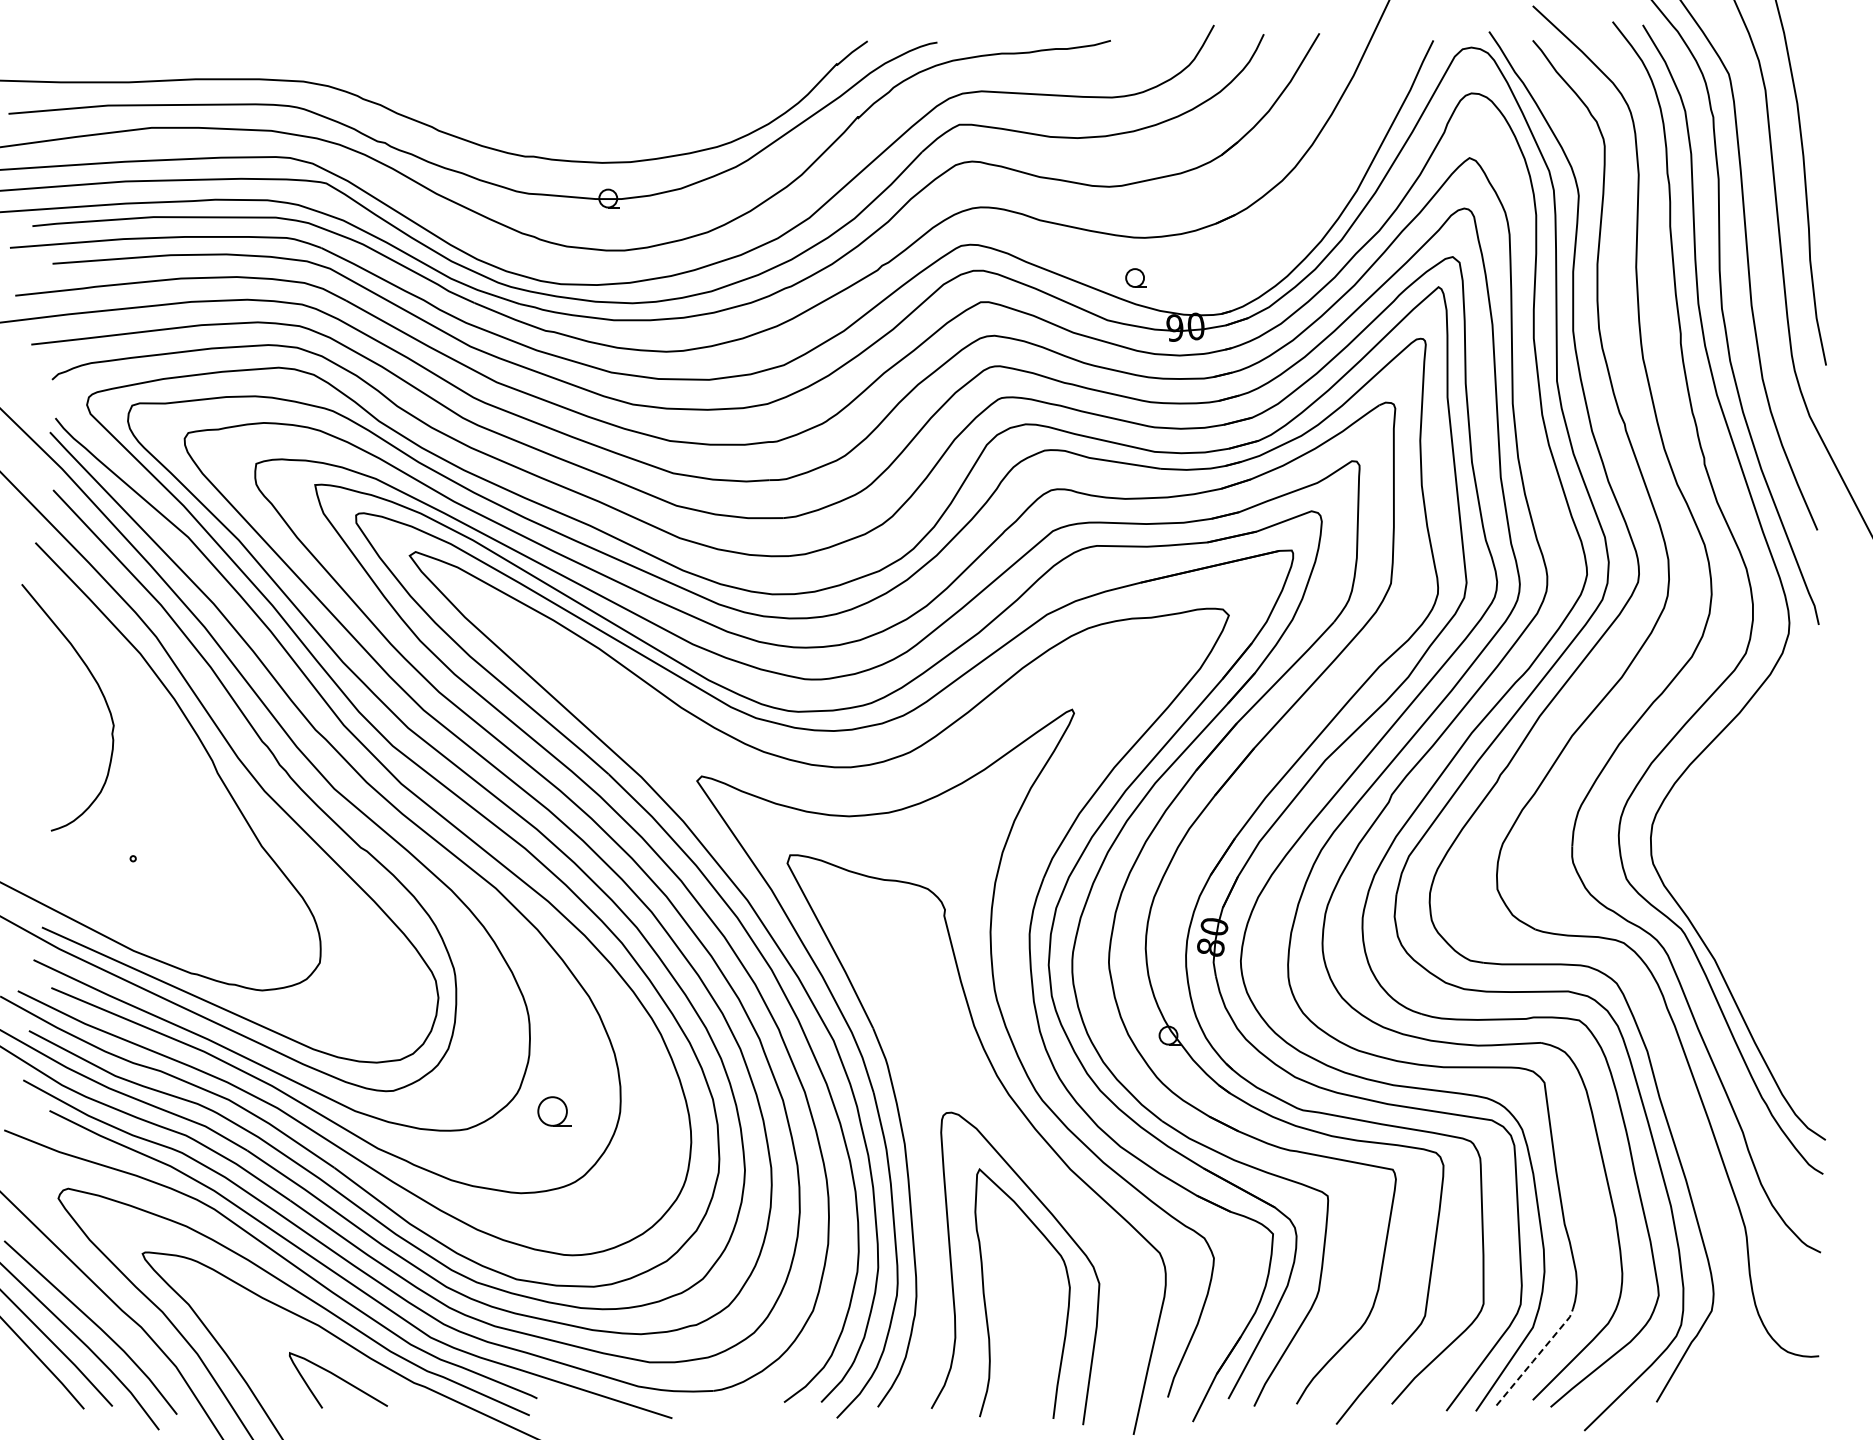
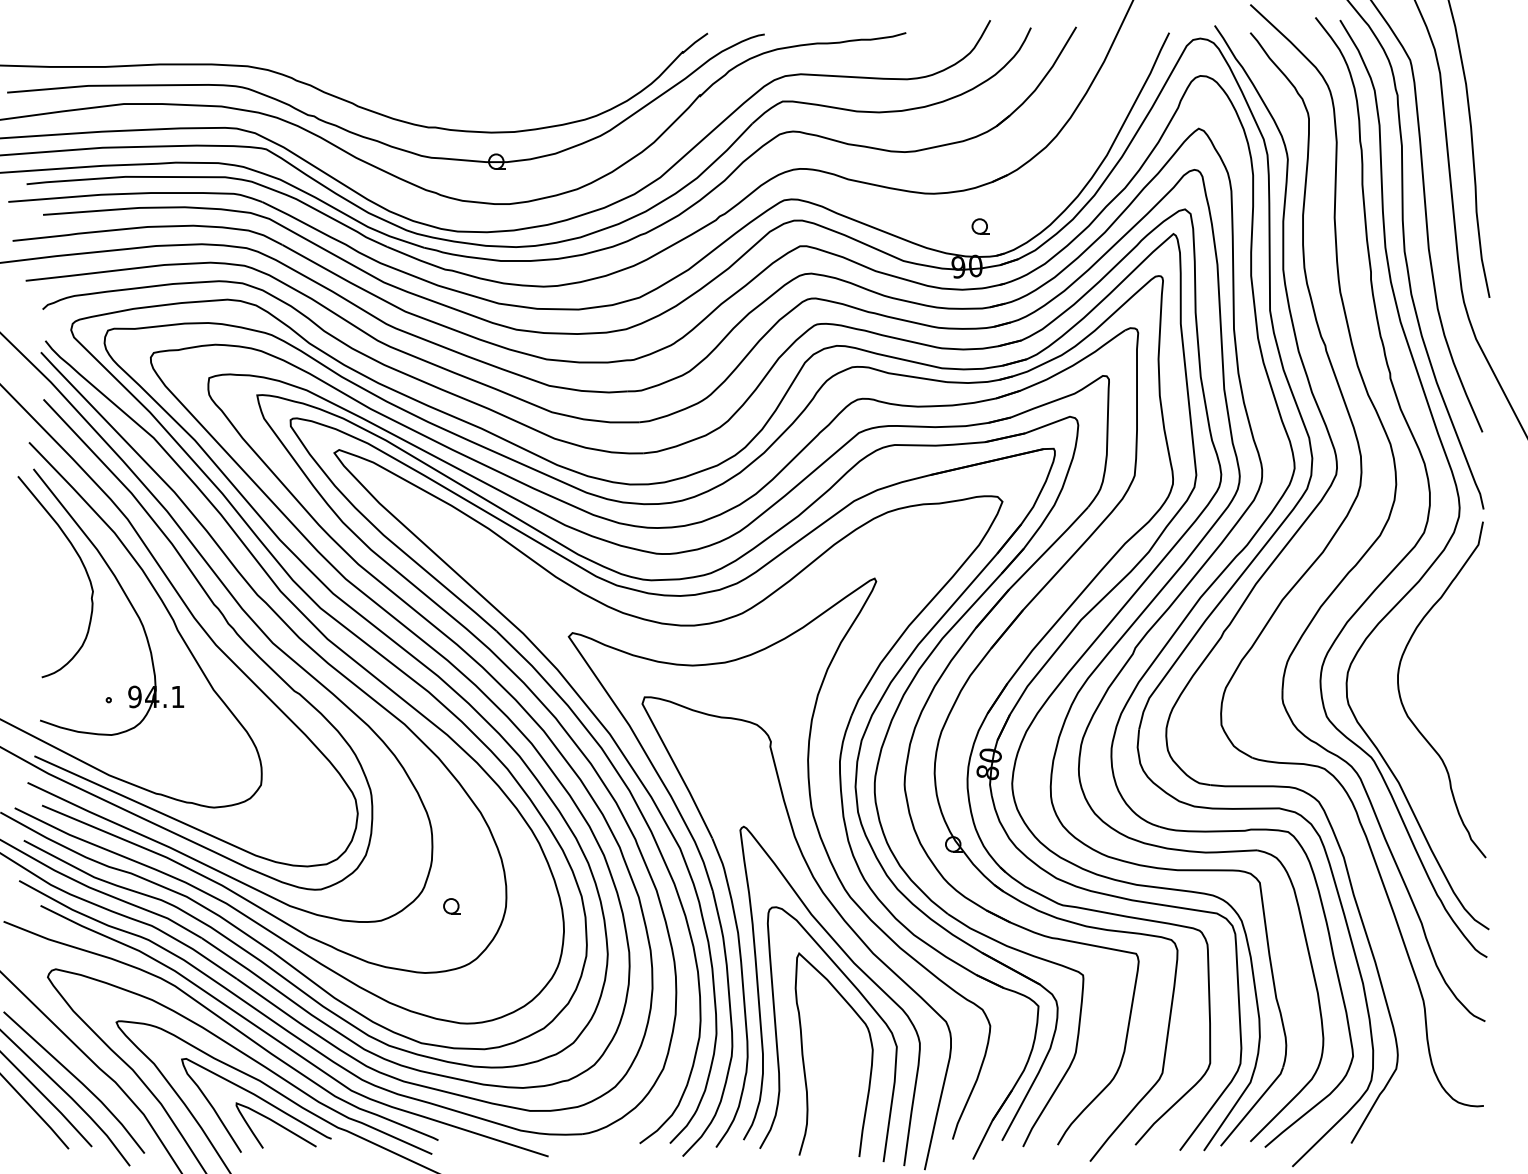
part: (1135, 277) -> (980, 226), moved
part: (152, 729) -> (124, 594), added
curve: (1718, 857) -> (1401, 699), added
part: (553, 1111) -> (451, 906), size x0.62
curve: (1047, 1183) -> (854, 965), added
curve: (319, 1348) -> (260, 1099), added
line: (1536, 1357) -> (1253, 1106), dashed -> solid

